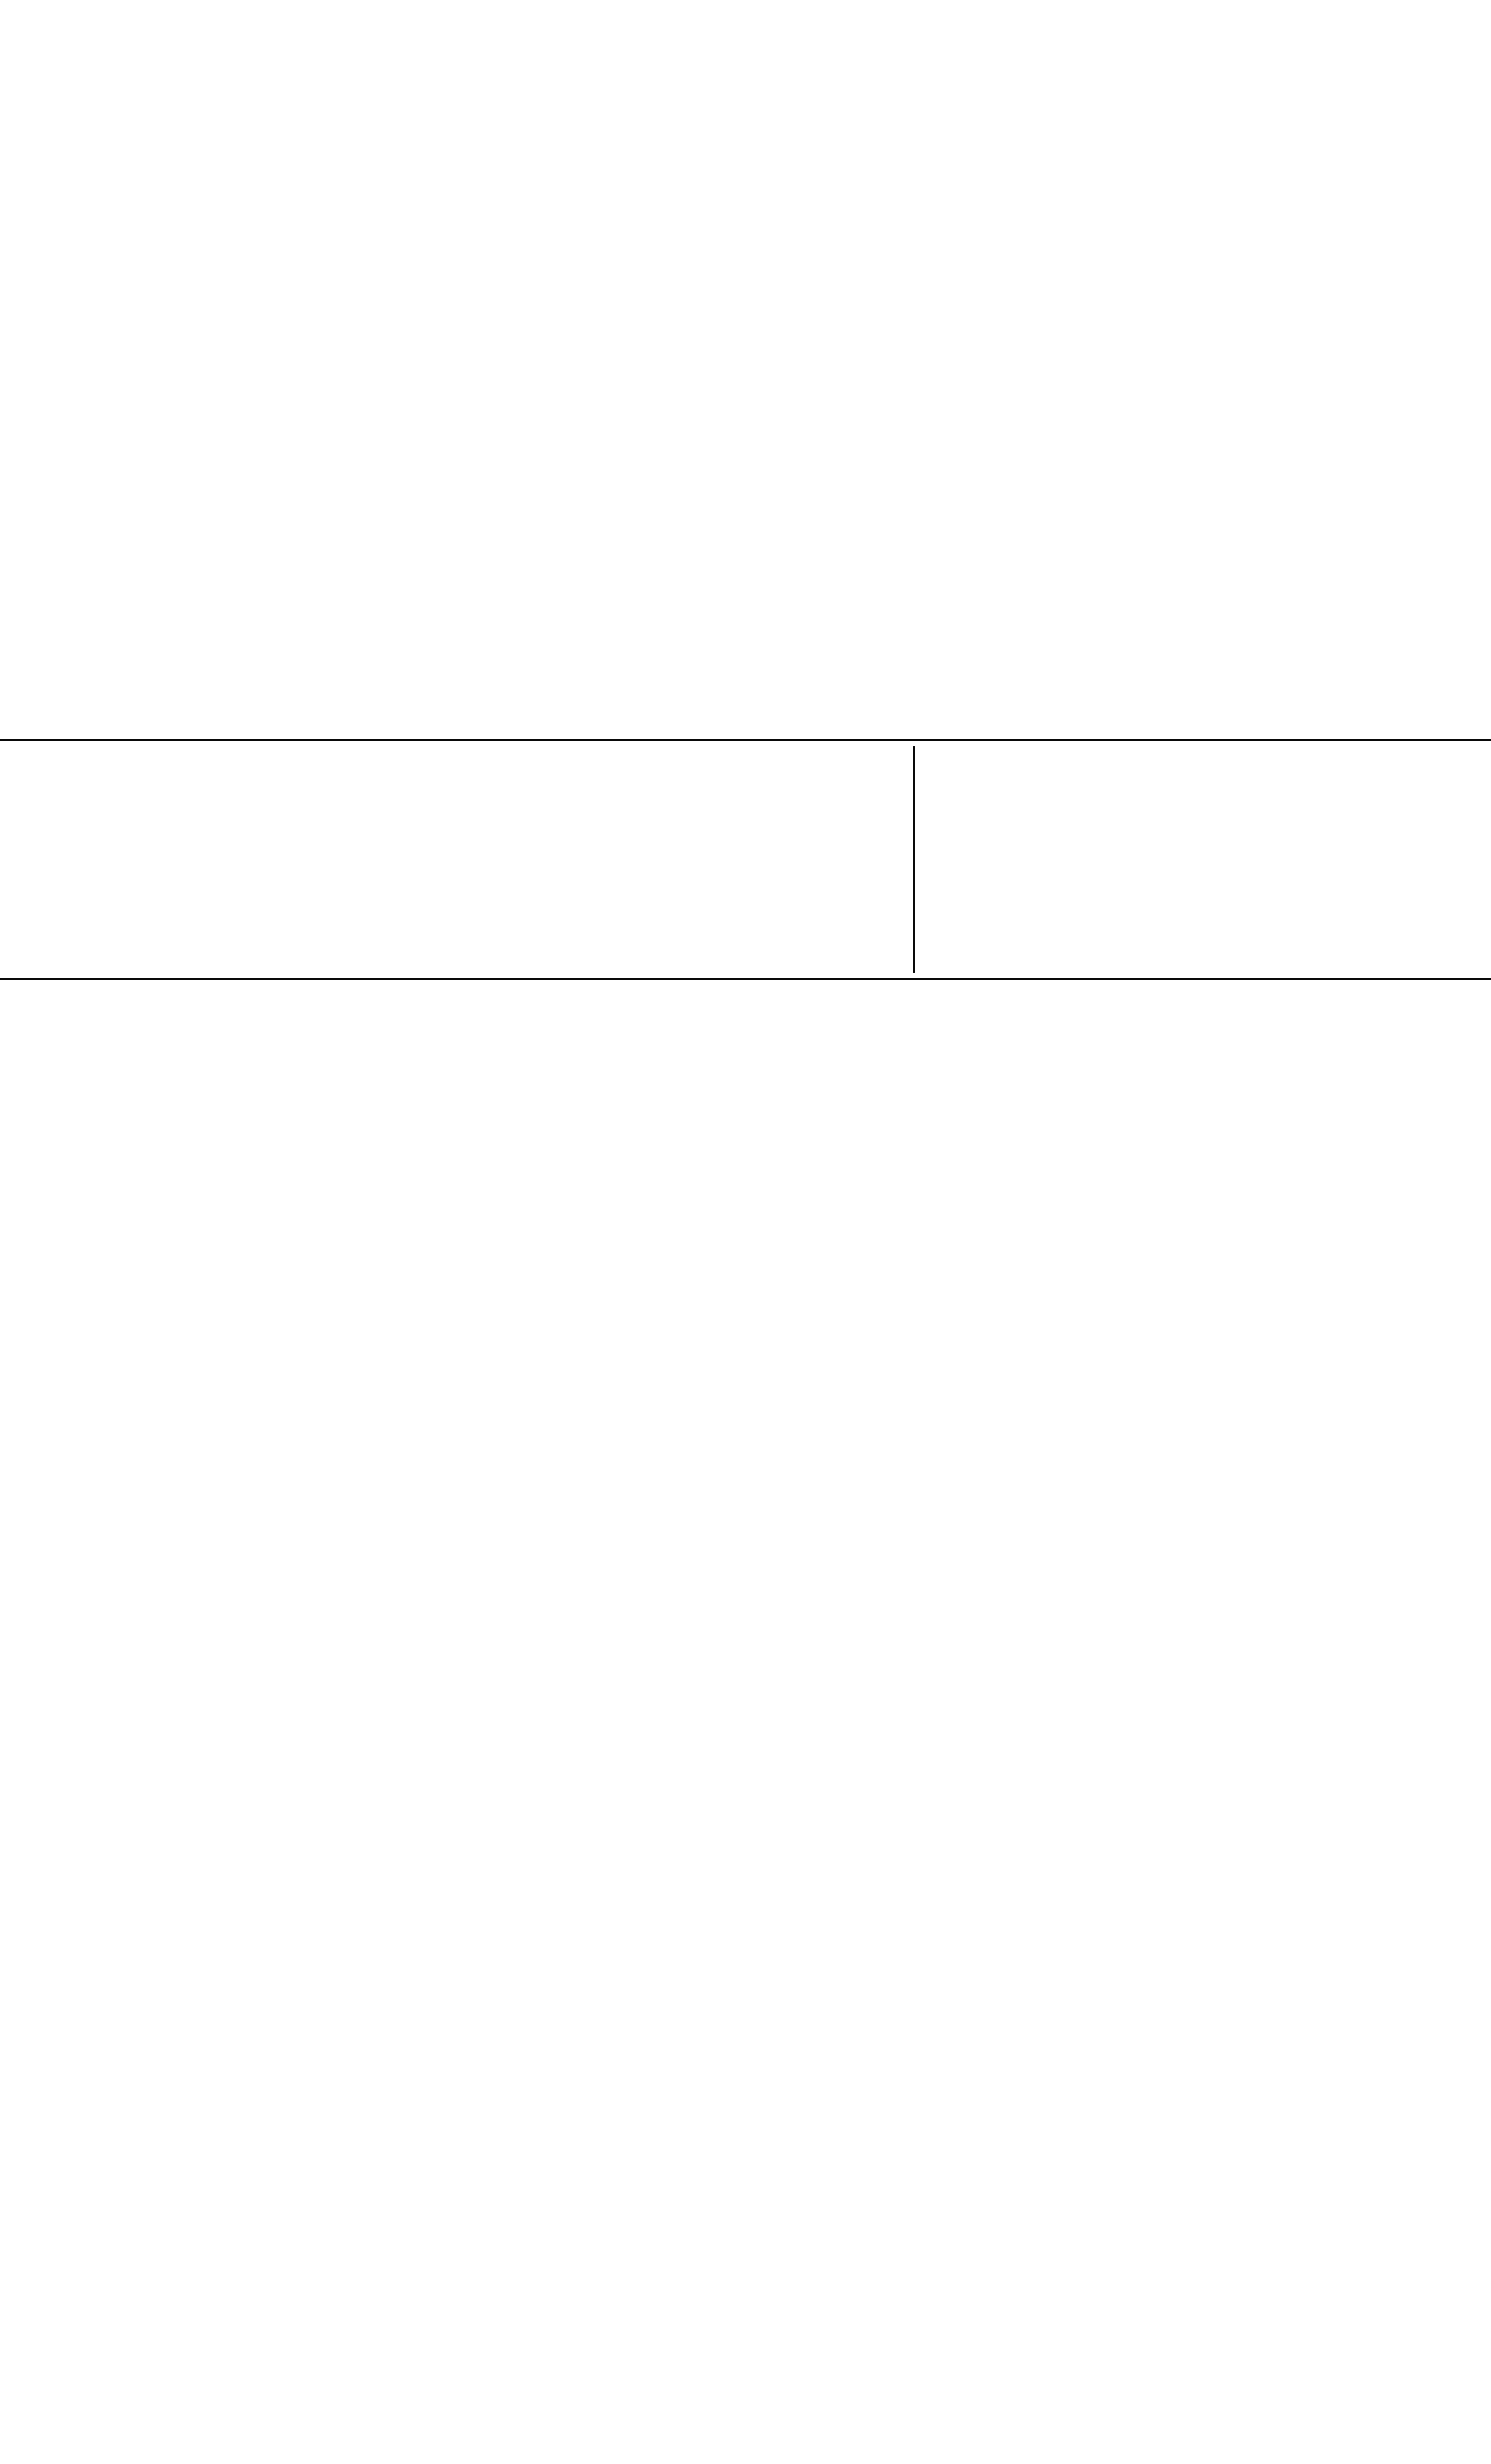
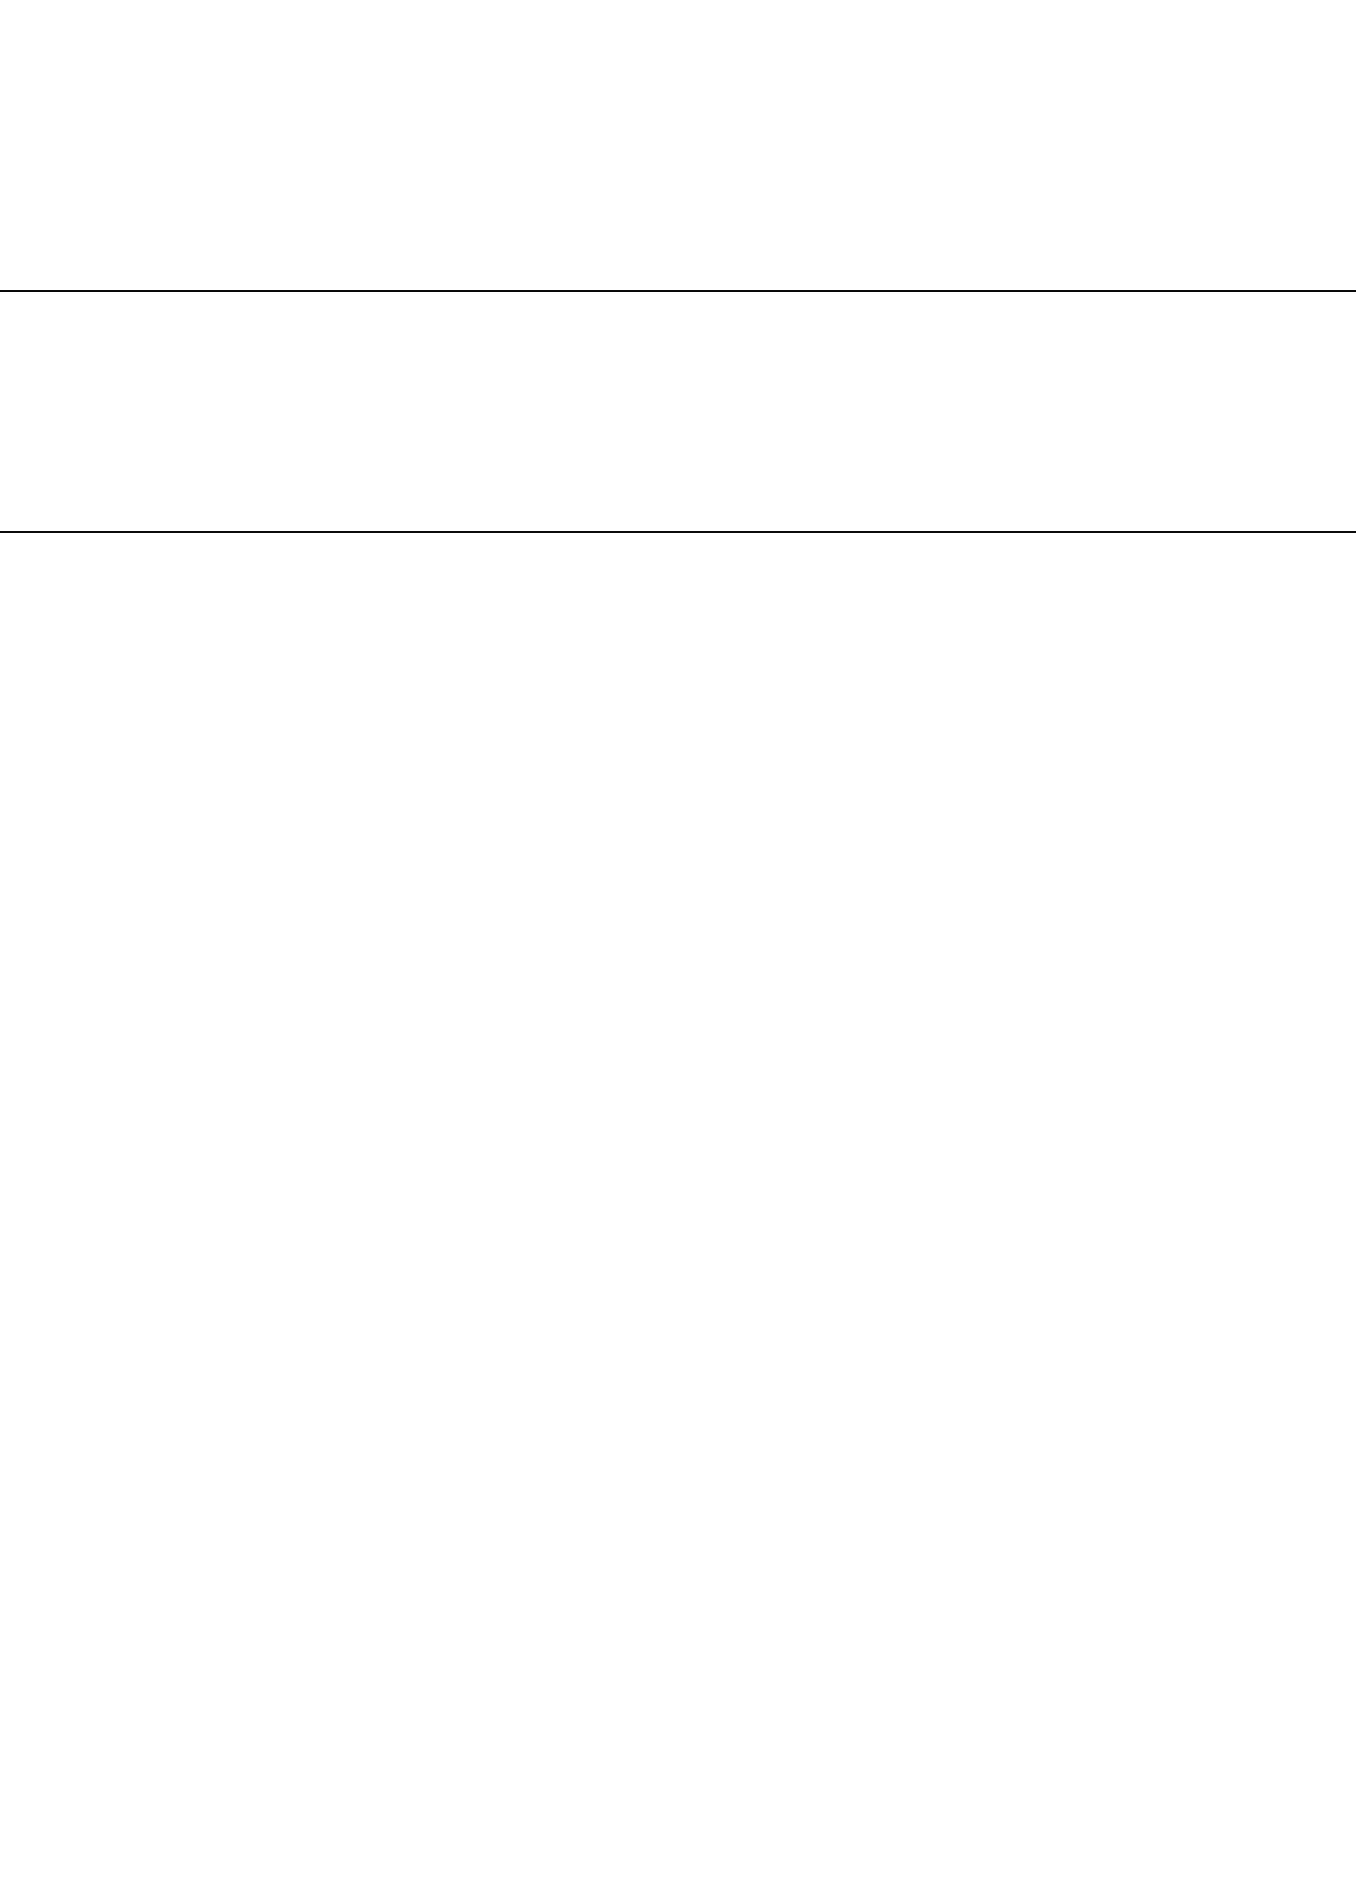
line: (914, 859) -> (690, 411), removed

